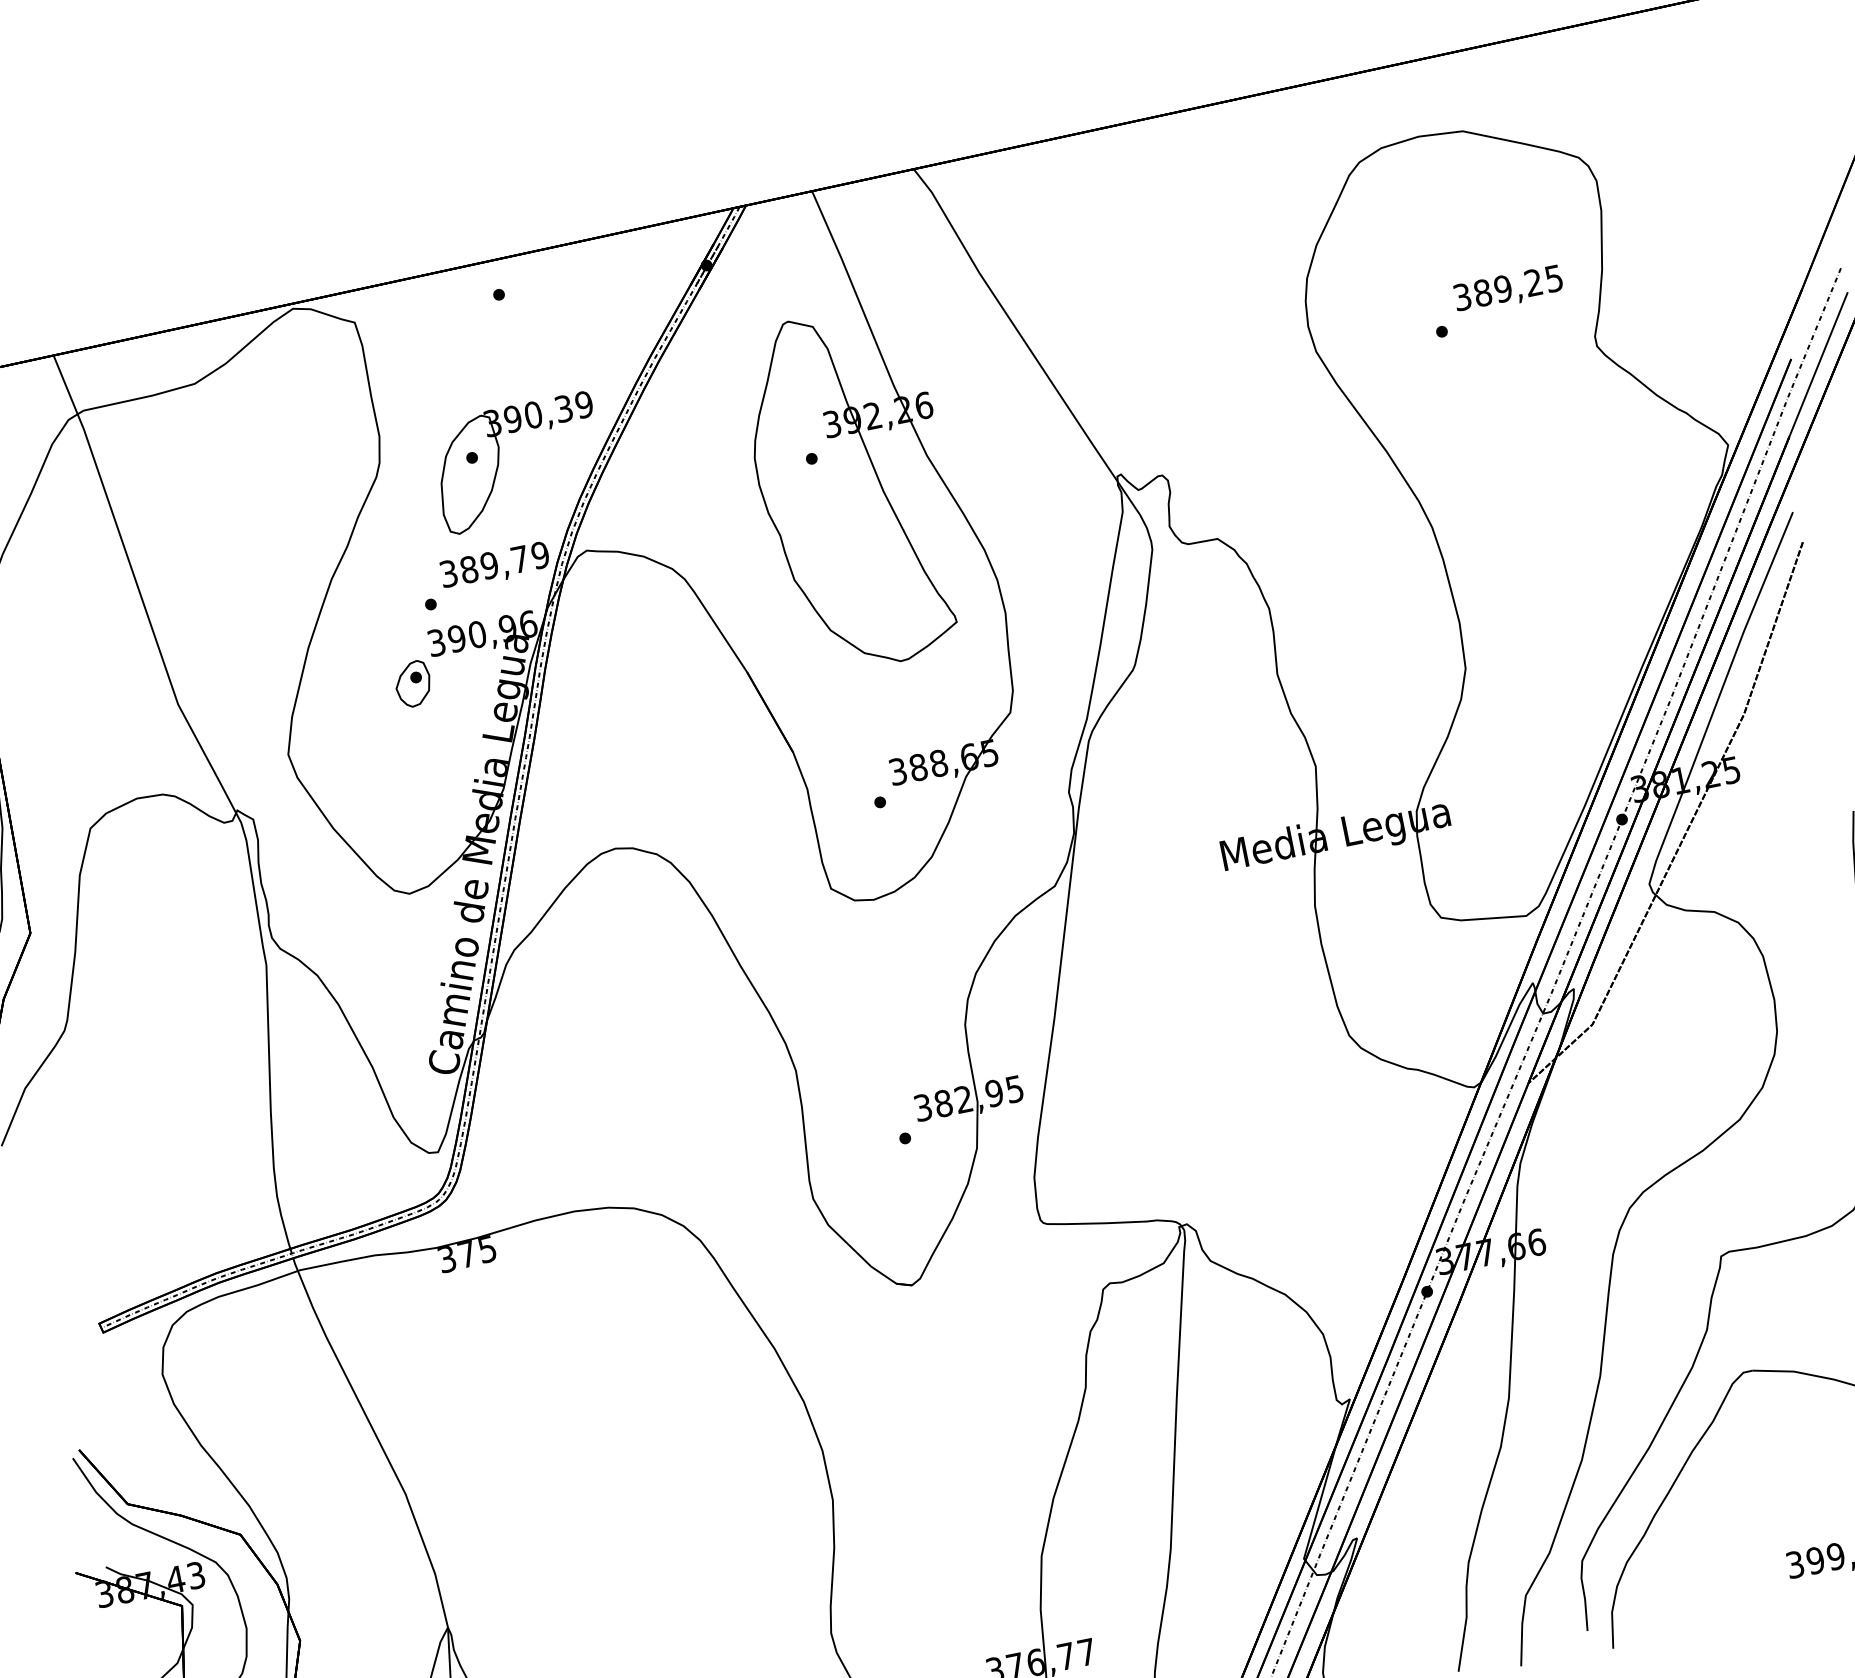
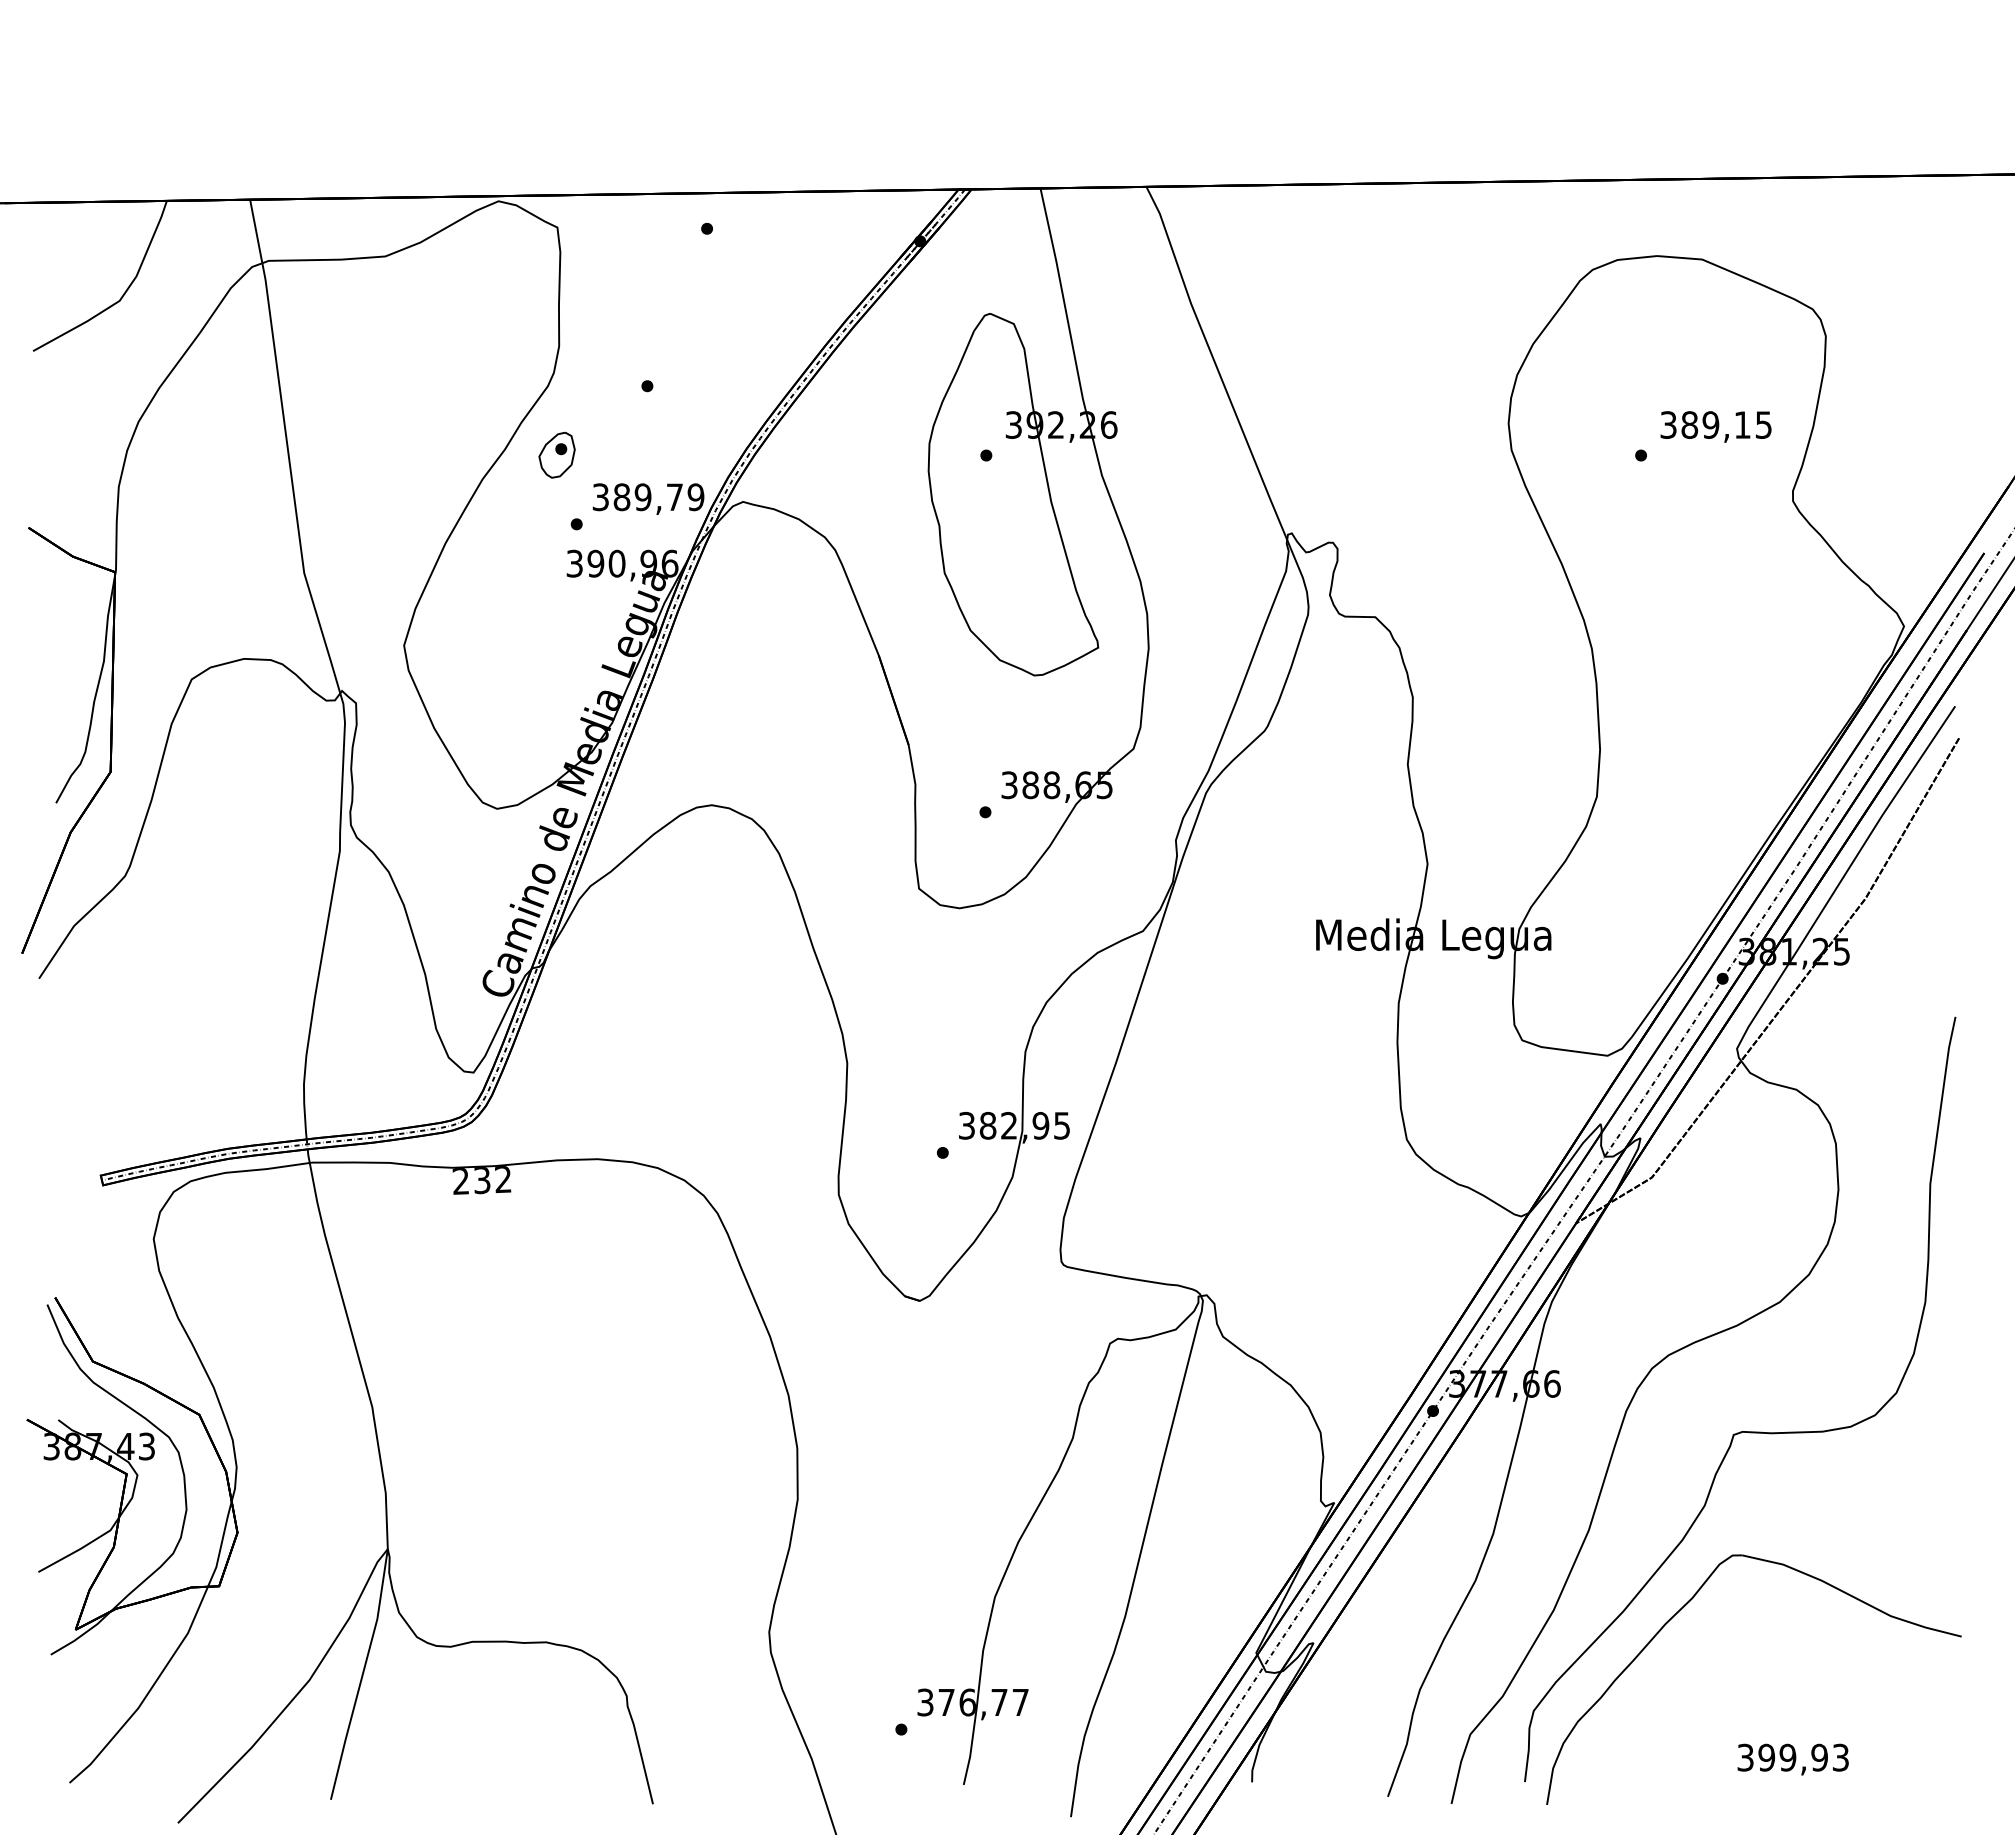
text: (1533, 282) -> (1742, 424), 389,25 -> 389,15
part: (499, 463) -> (673, 397), removed
part: (412, 683) -> (556, 454), moved
text: (466, 1254) -> (481, 1180), 375 -> 232

